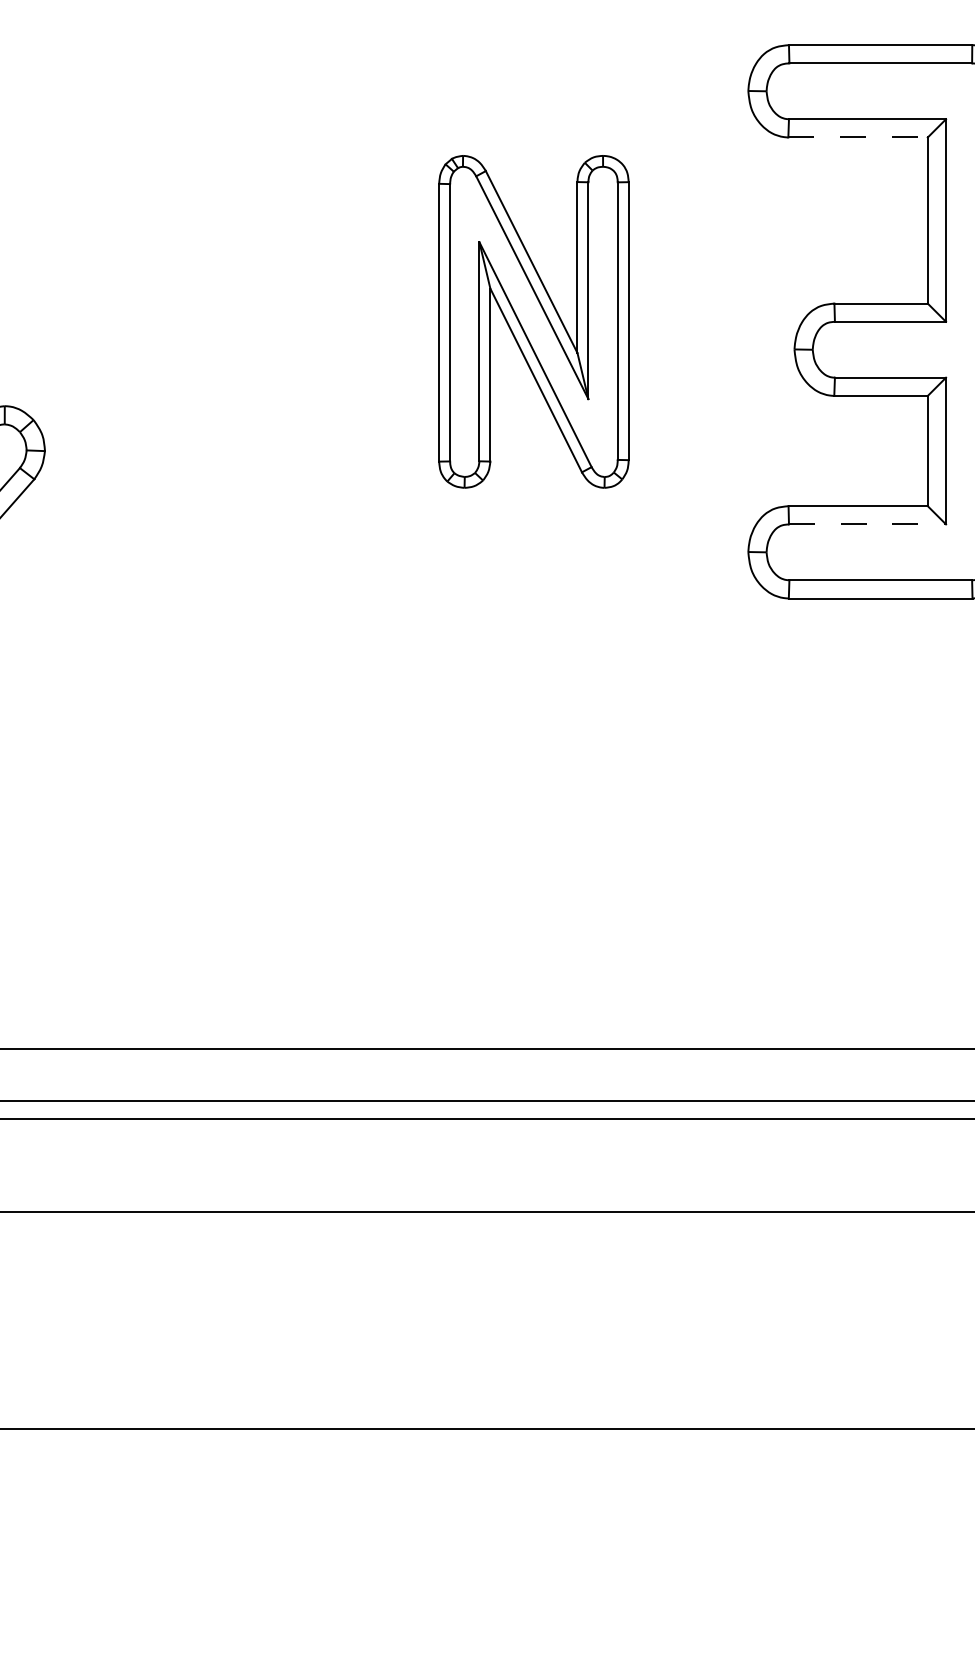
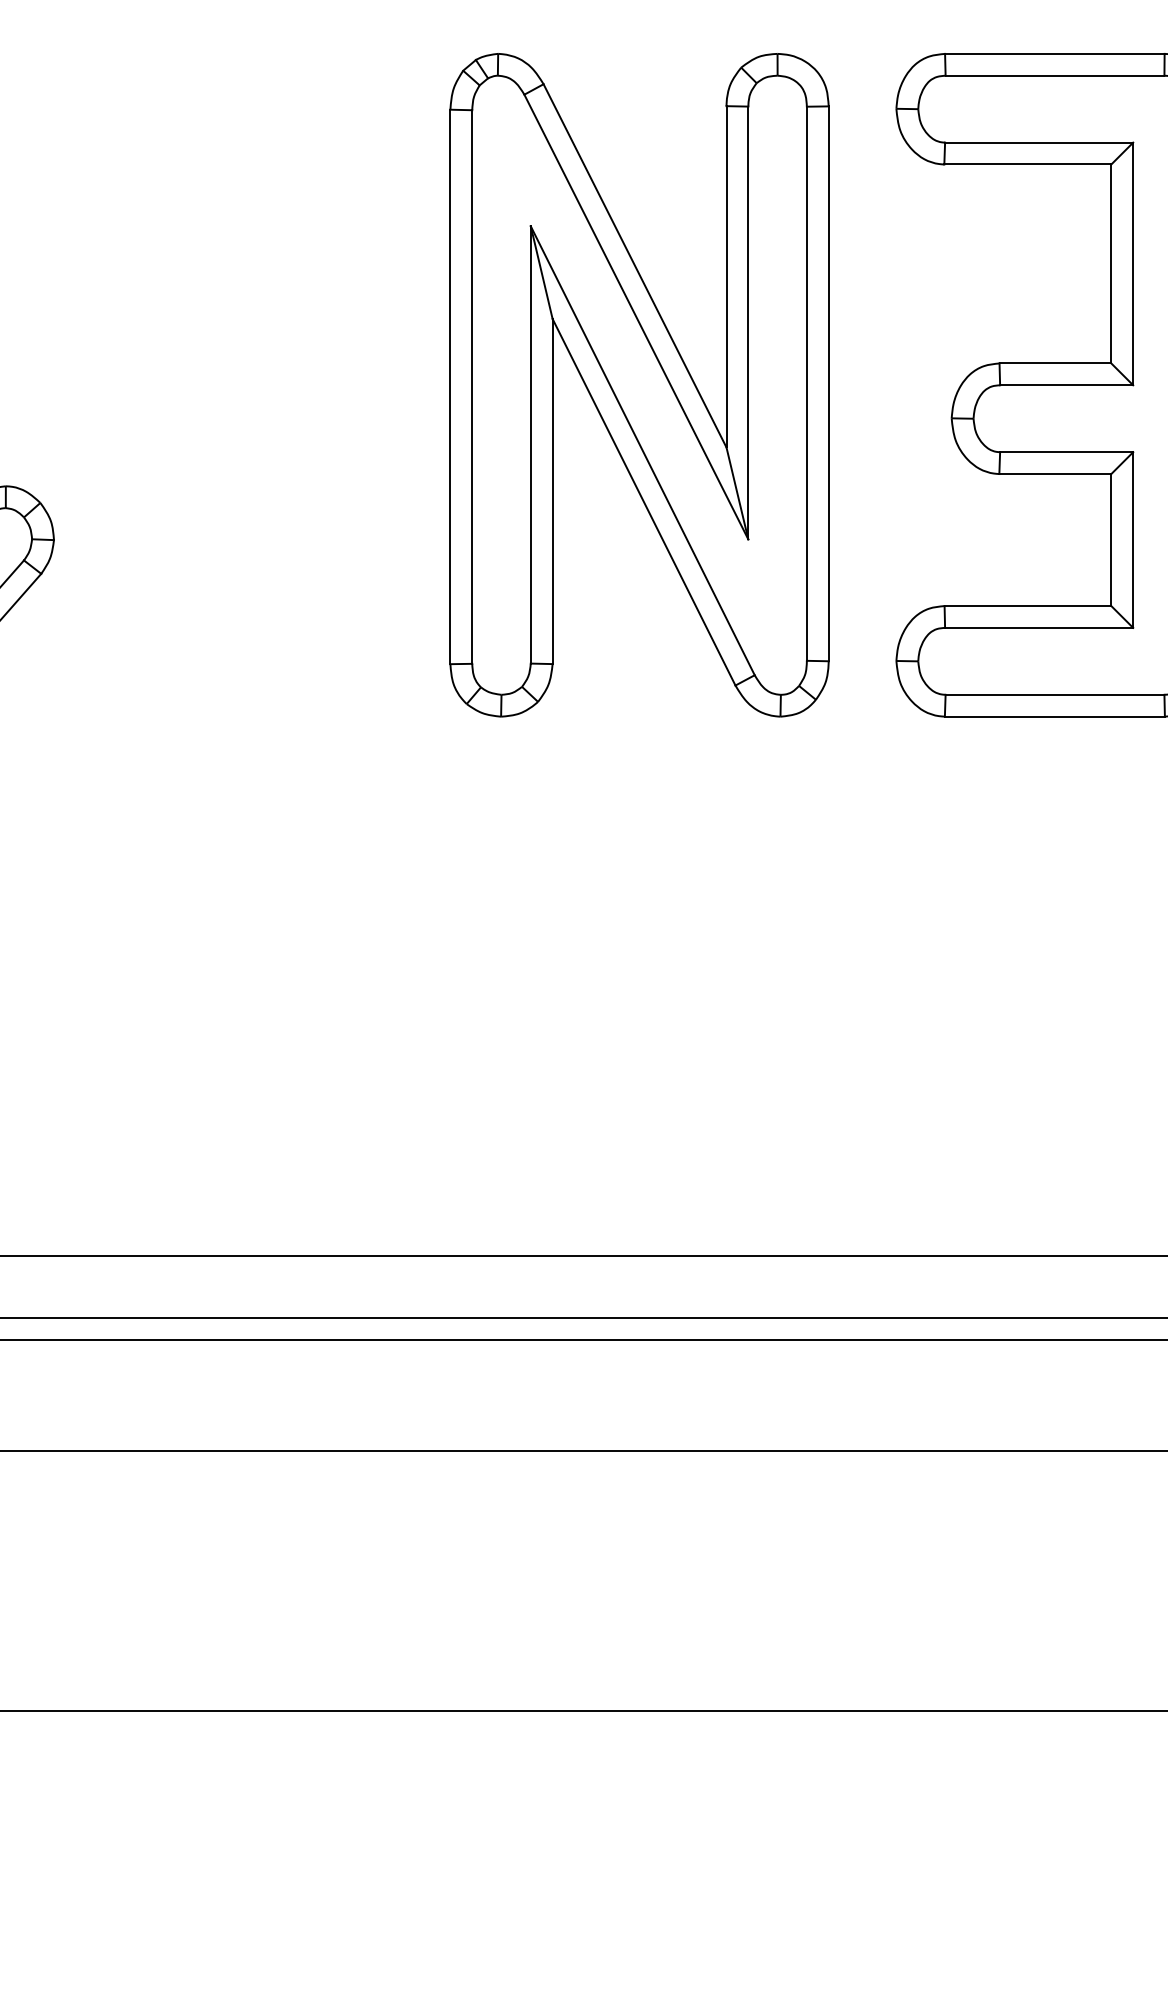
line: (858, 137) -> (1028, 164), dashed -> solid
part: (533, 321) -> (639, 384), size x1.67
line: (867, 524) -> (1039, 628), dashed -> solid

